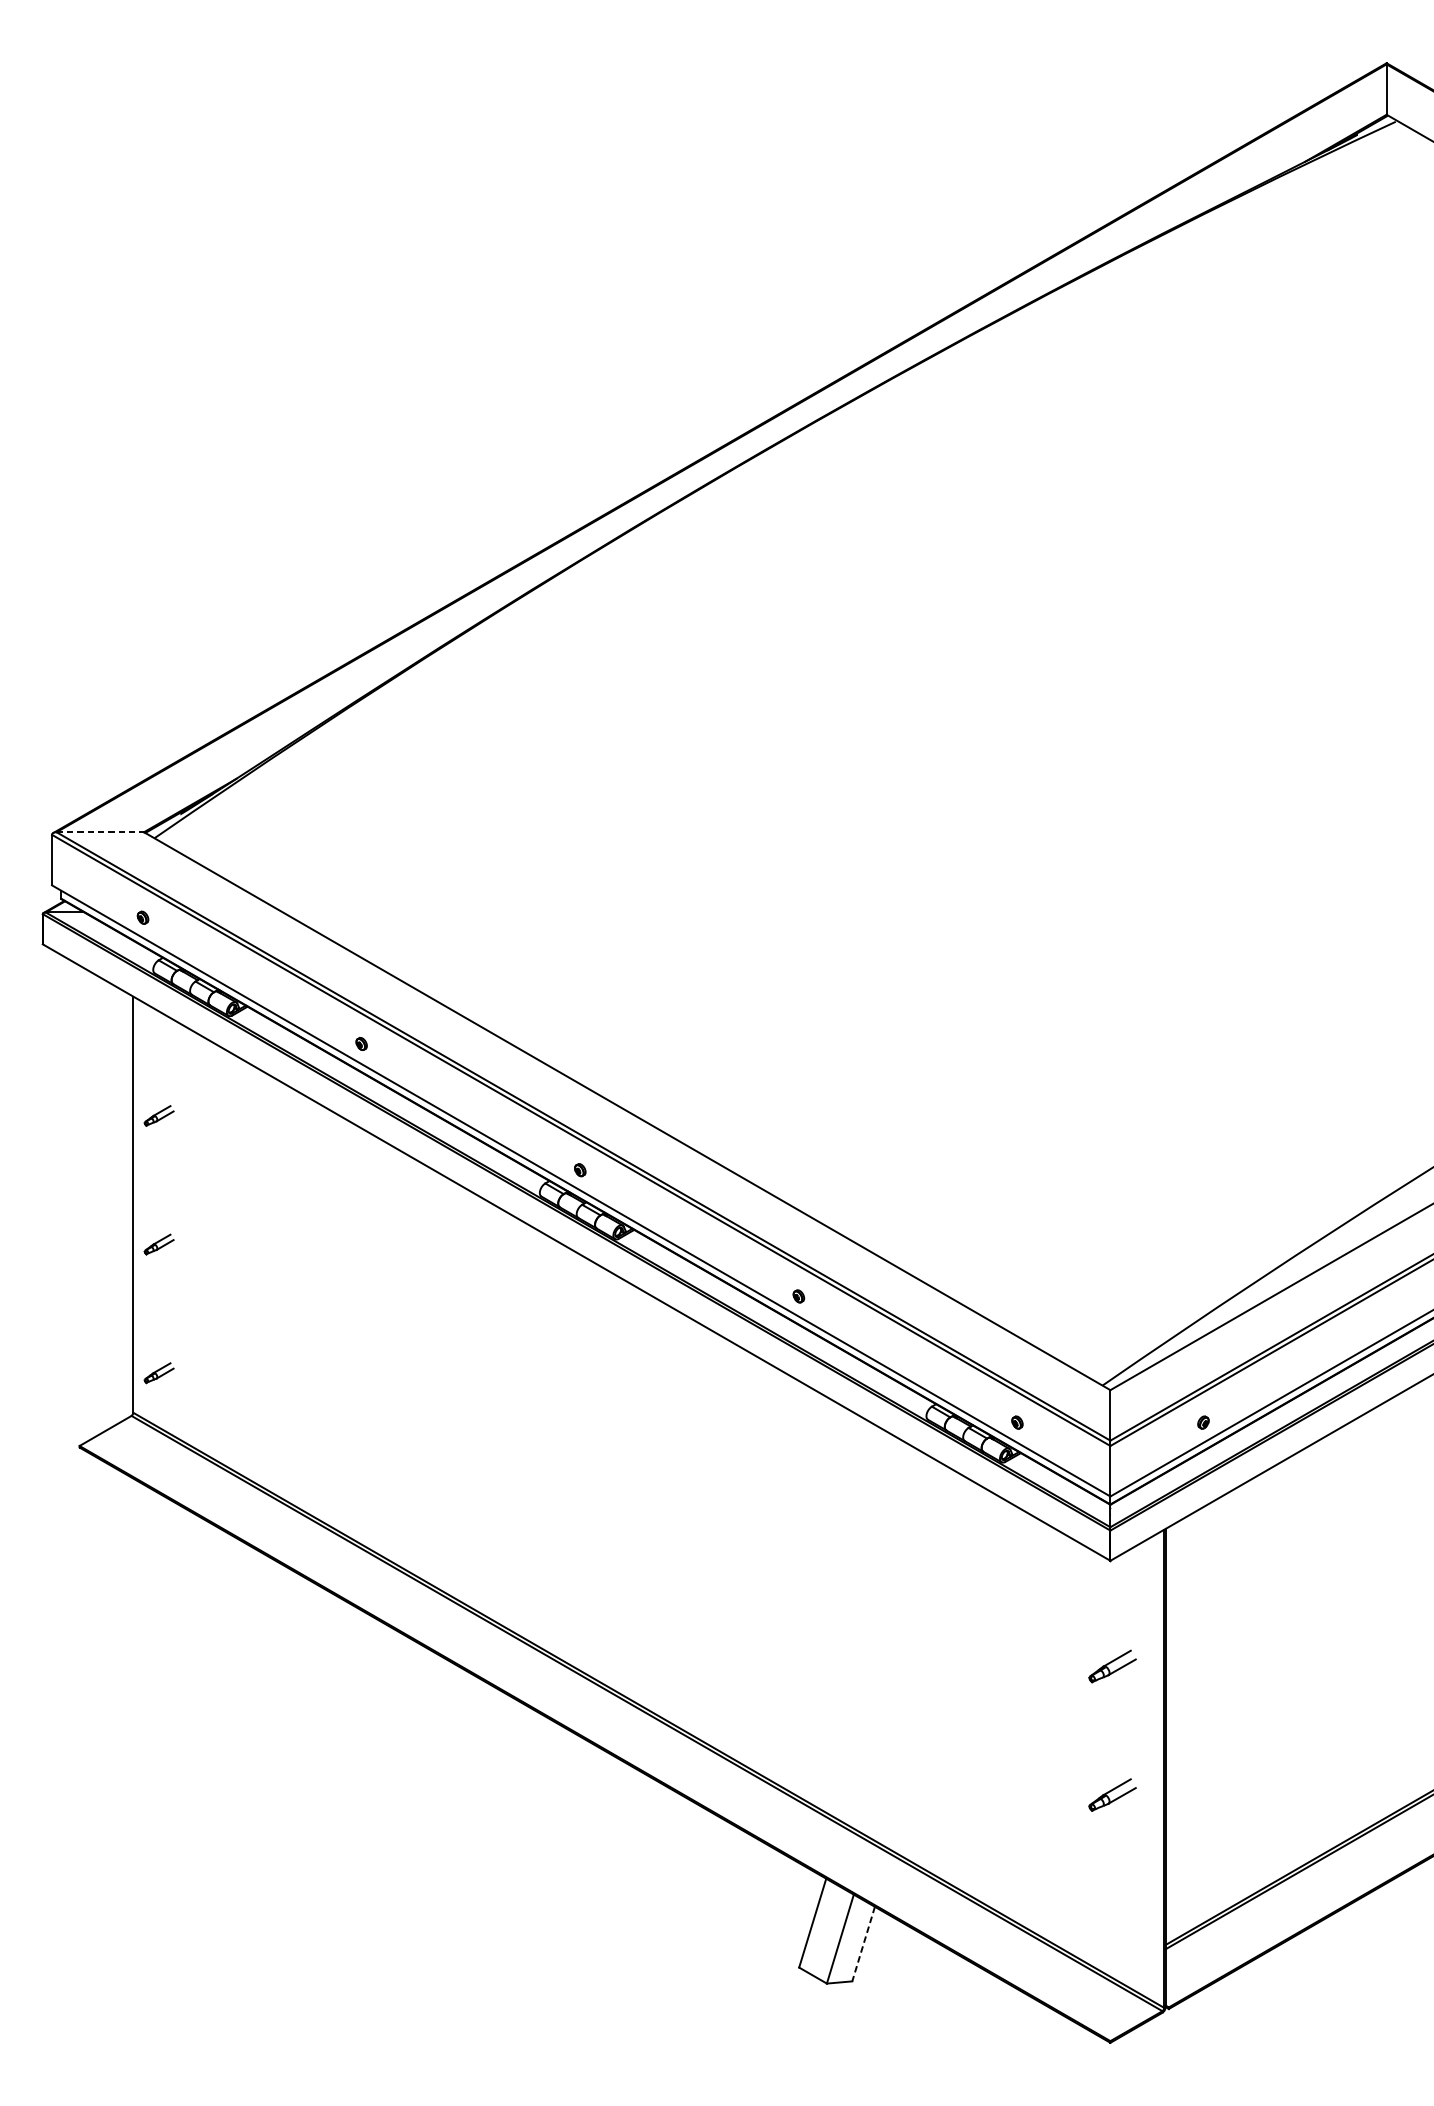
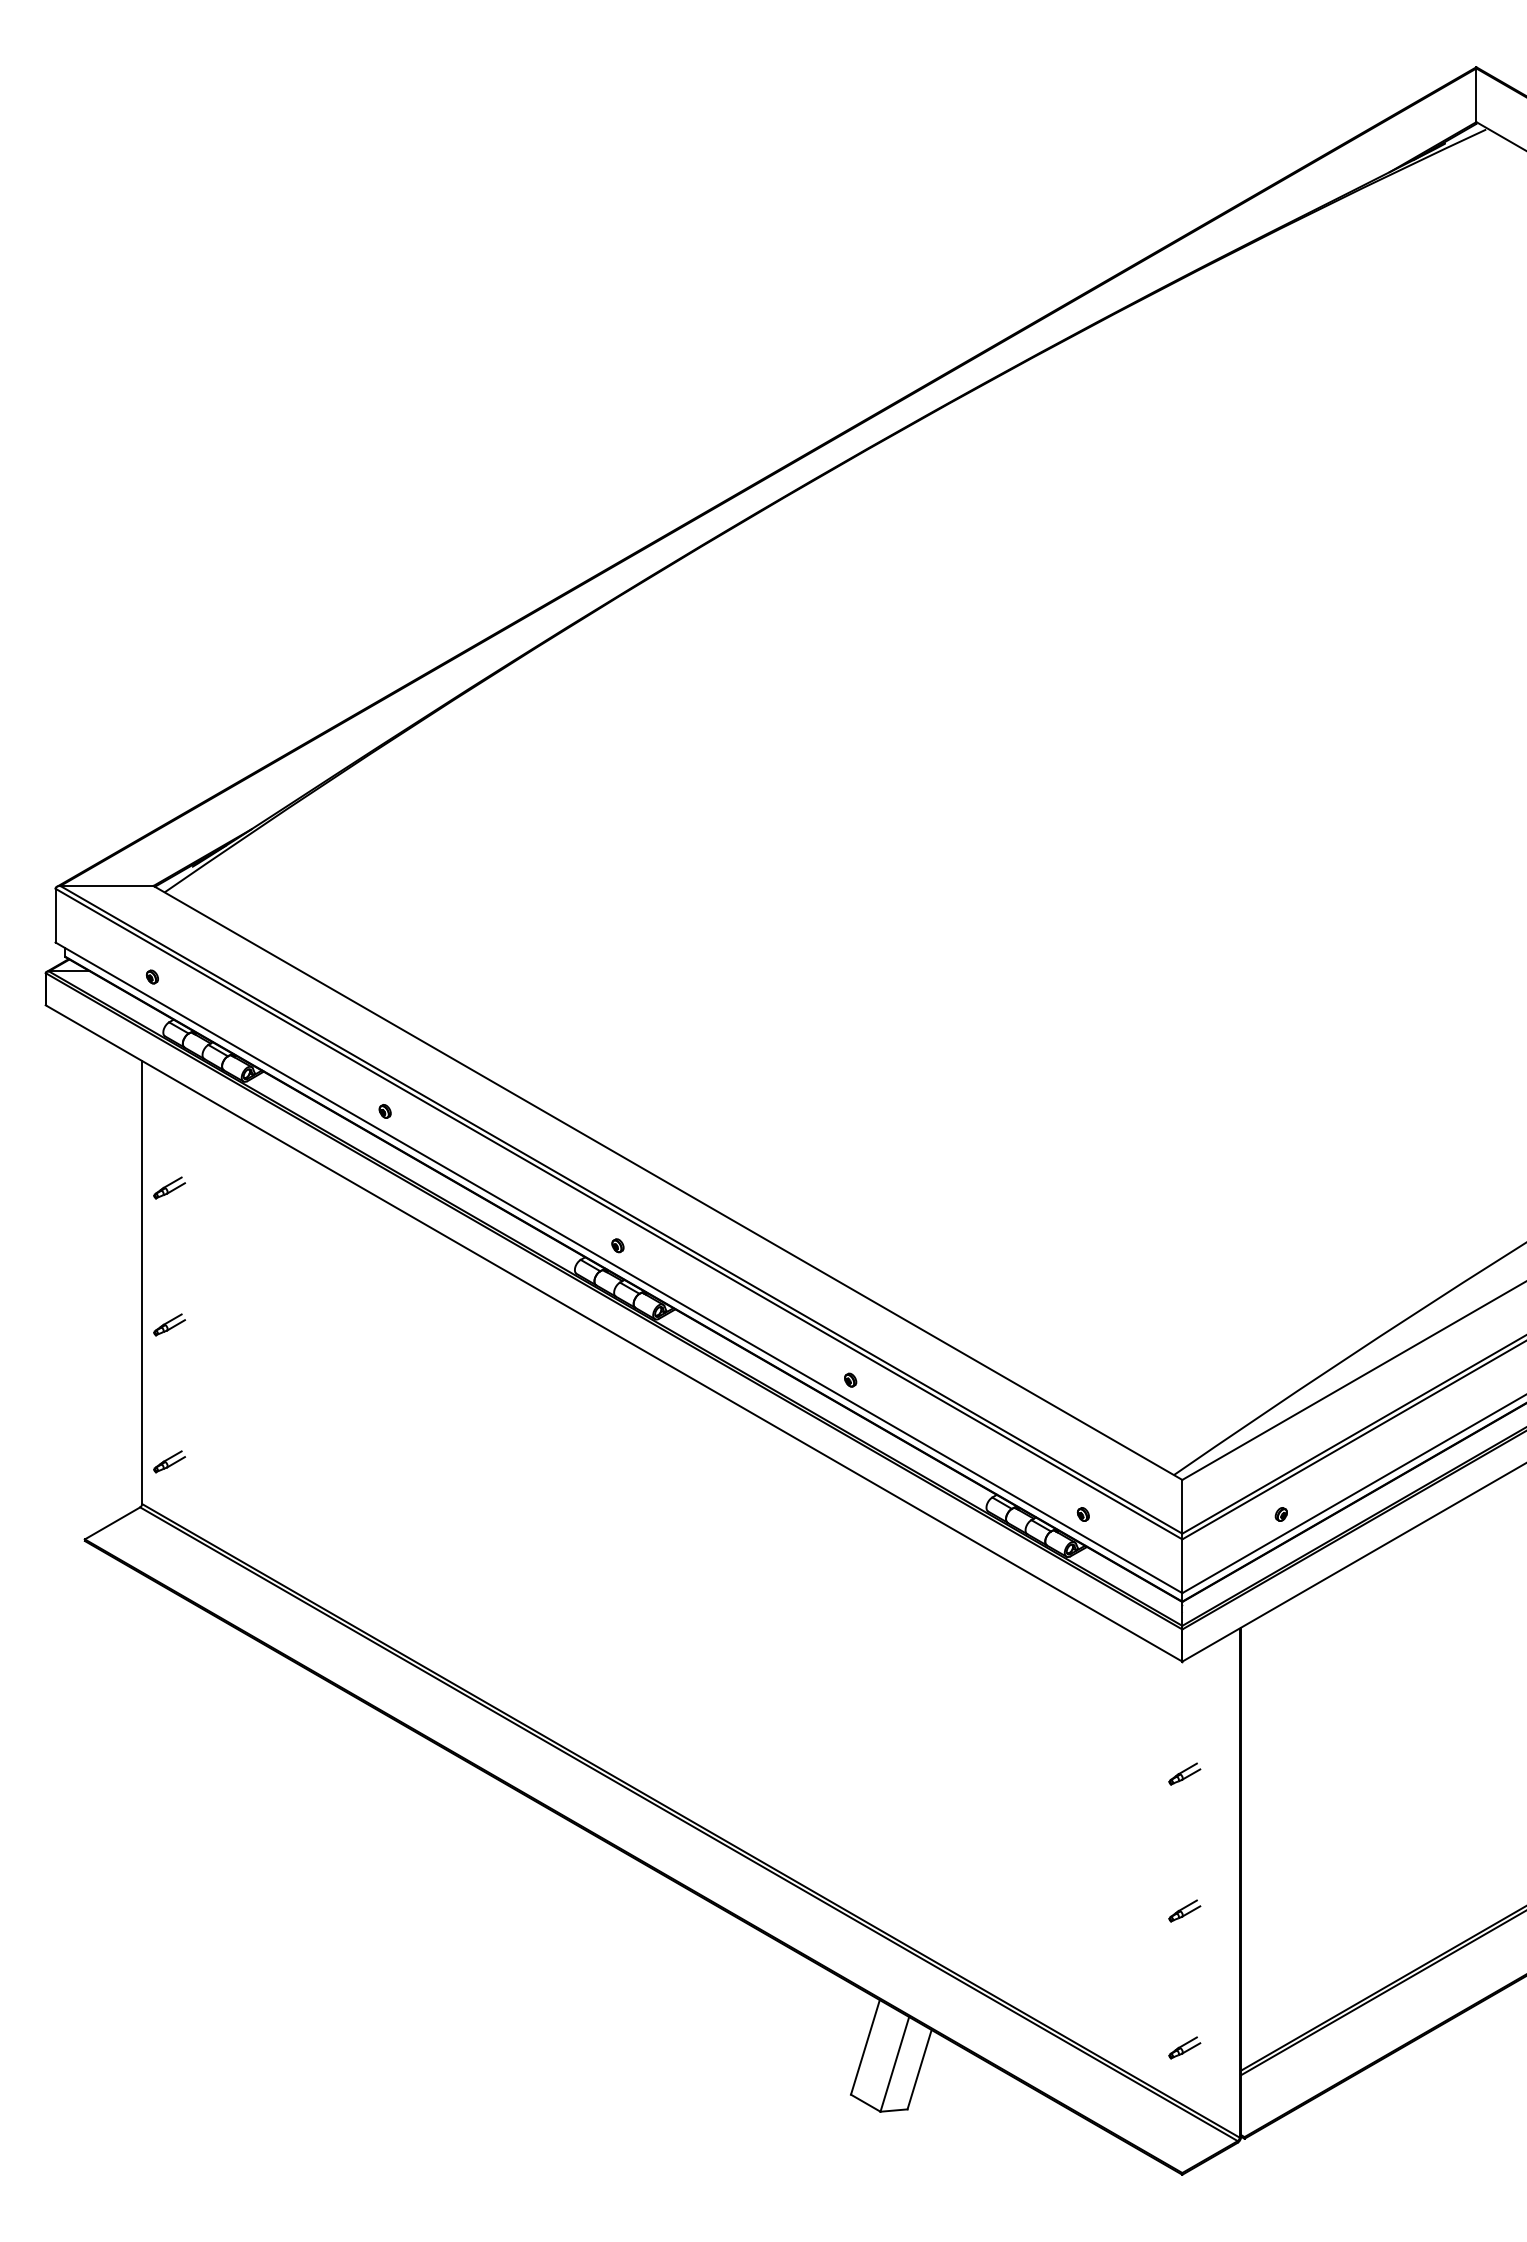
line: (99, 831) -> (106, 885), dashed -> solid
part: (1112, 1665) -> (1184, 1773), size x0.62
part: (1112, 1794) -> (1184, 1910), size x0.62
part: (1112, 1923) -> (1184, 2047), added
line: (863, 1944) -> (919, 2070), dashed -> solid

